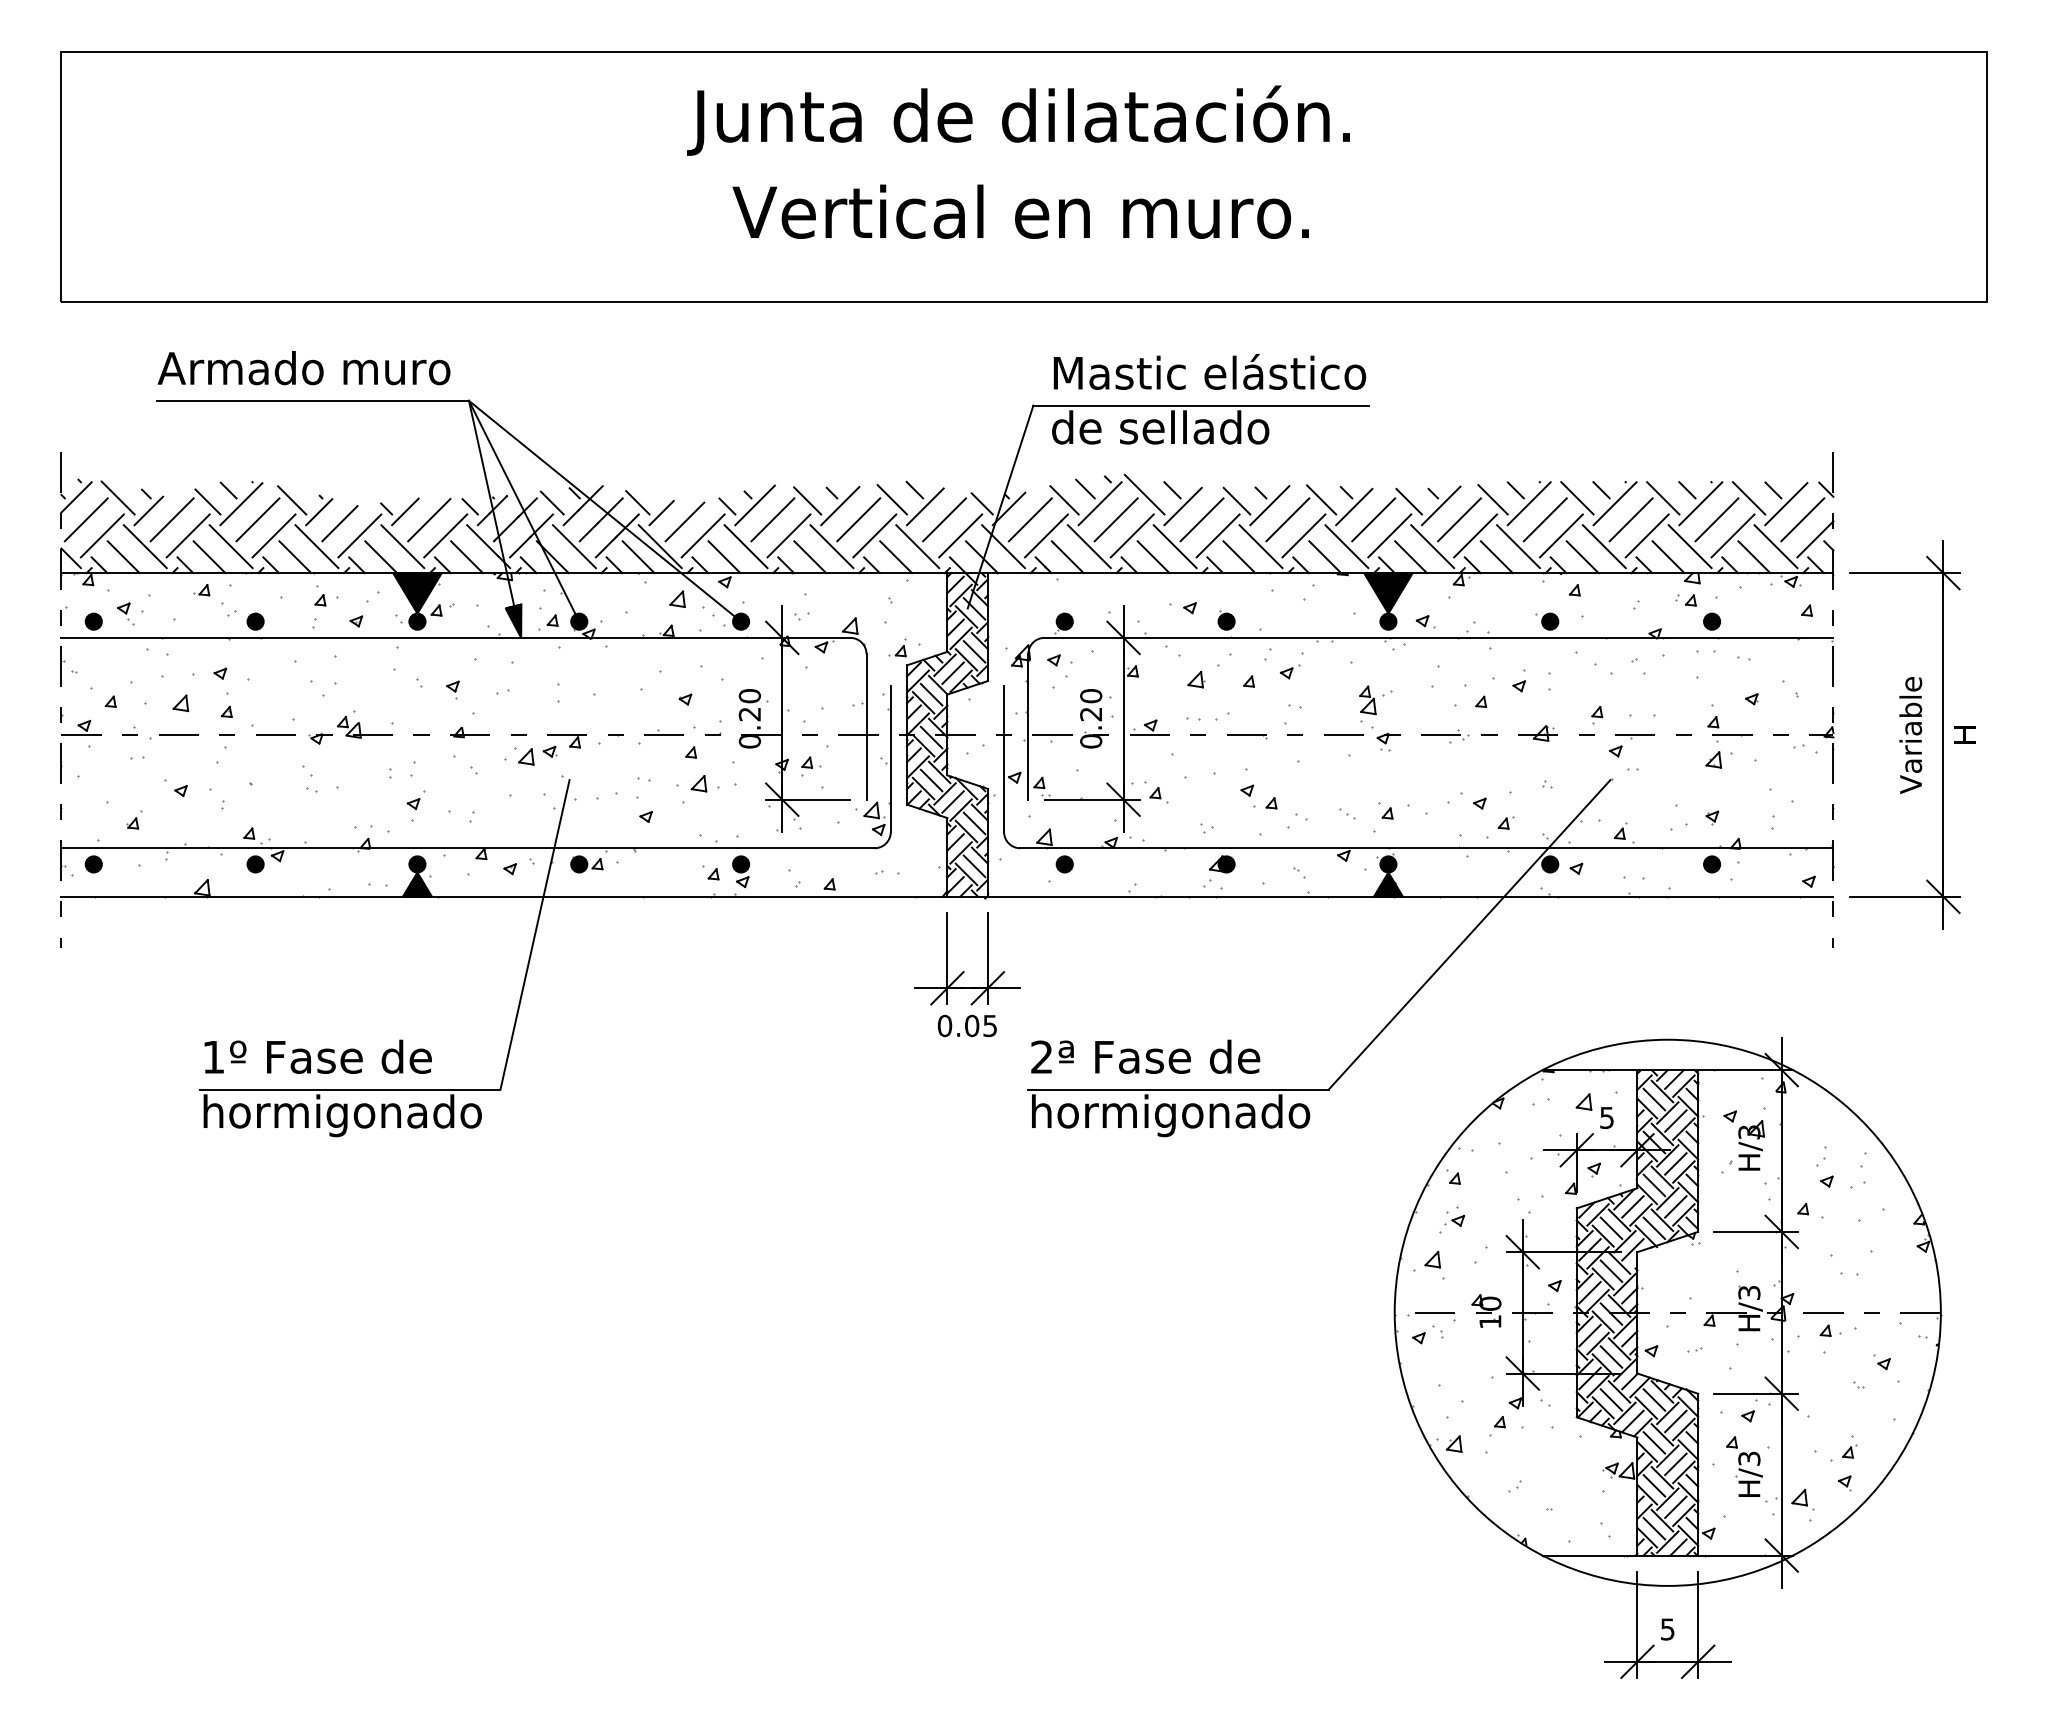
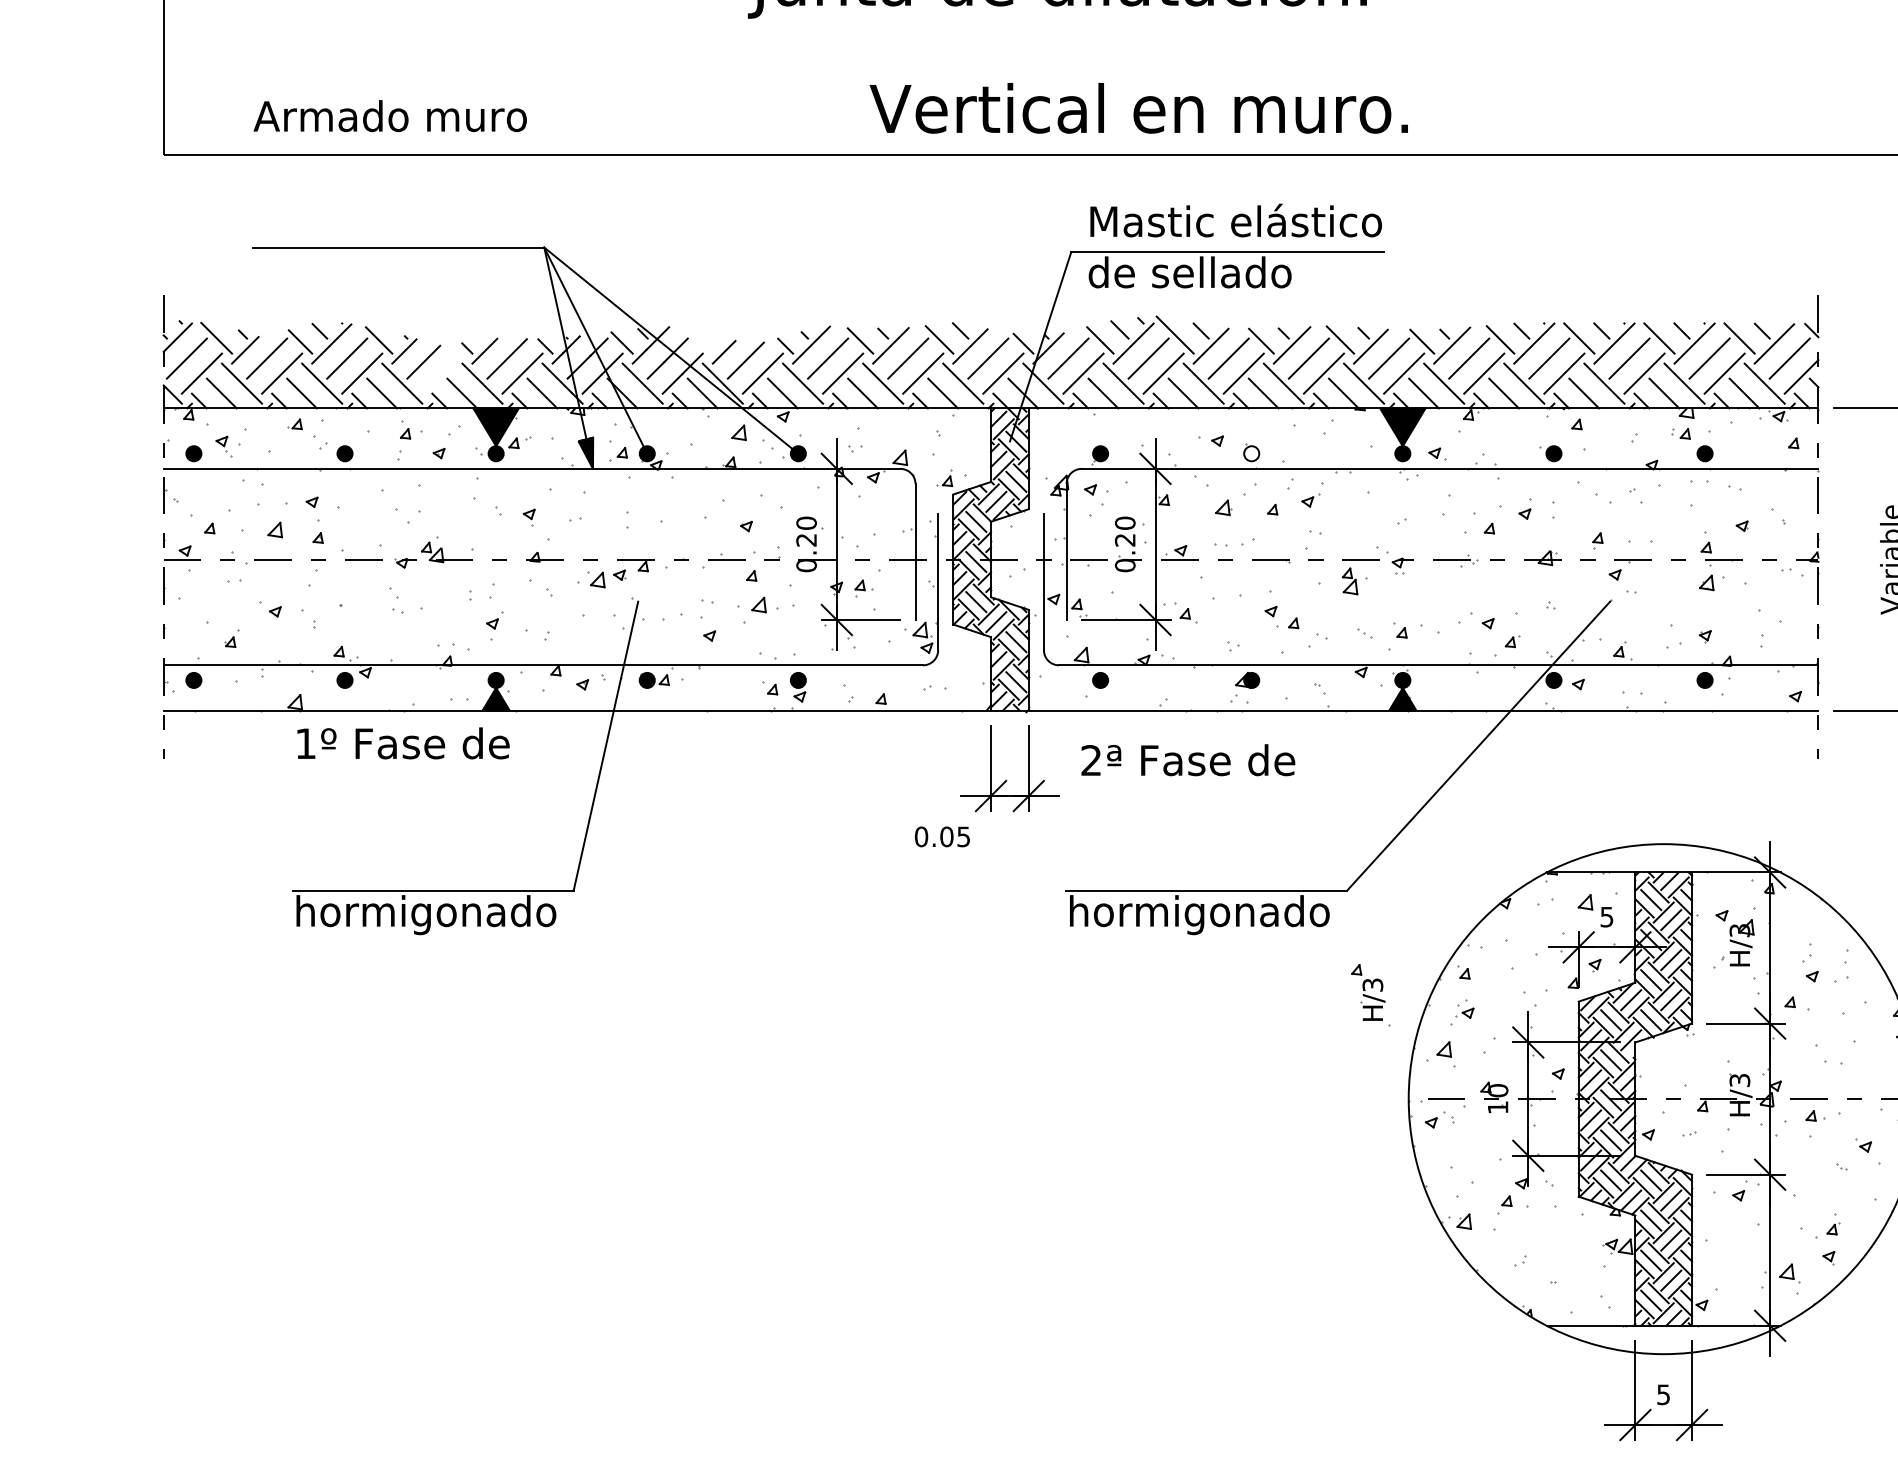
text: (1020, 211) -> (1138, 108), moved
text: (303, 368) -> (389, 116), moved
line: (637, 502) -> (701, 342), removed
line: (359, 535) -> (442, 373), removed
fill: (1226, 621) -> (1251, 453), removed
part: (1367, 700) -> (1349, 581), moved
text: (966, 1025) -> (941, 836), moved
text: (317, 1056) -> (402, 743), moved
text: (1145, 1056) -> (1188, 759), moved
part: (1746, 1469) -> (1370, 995), moved

